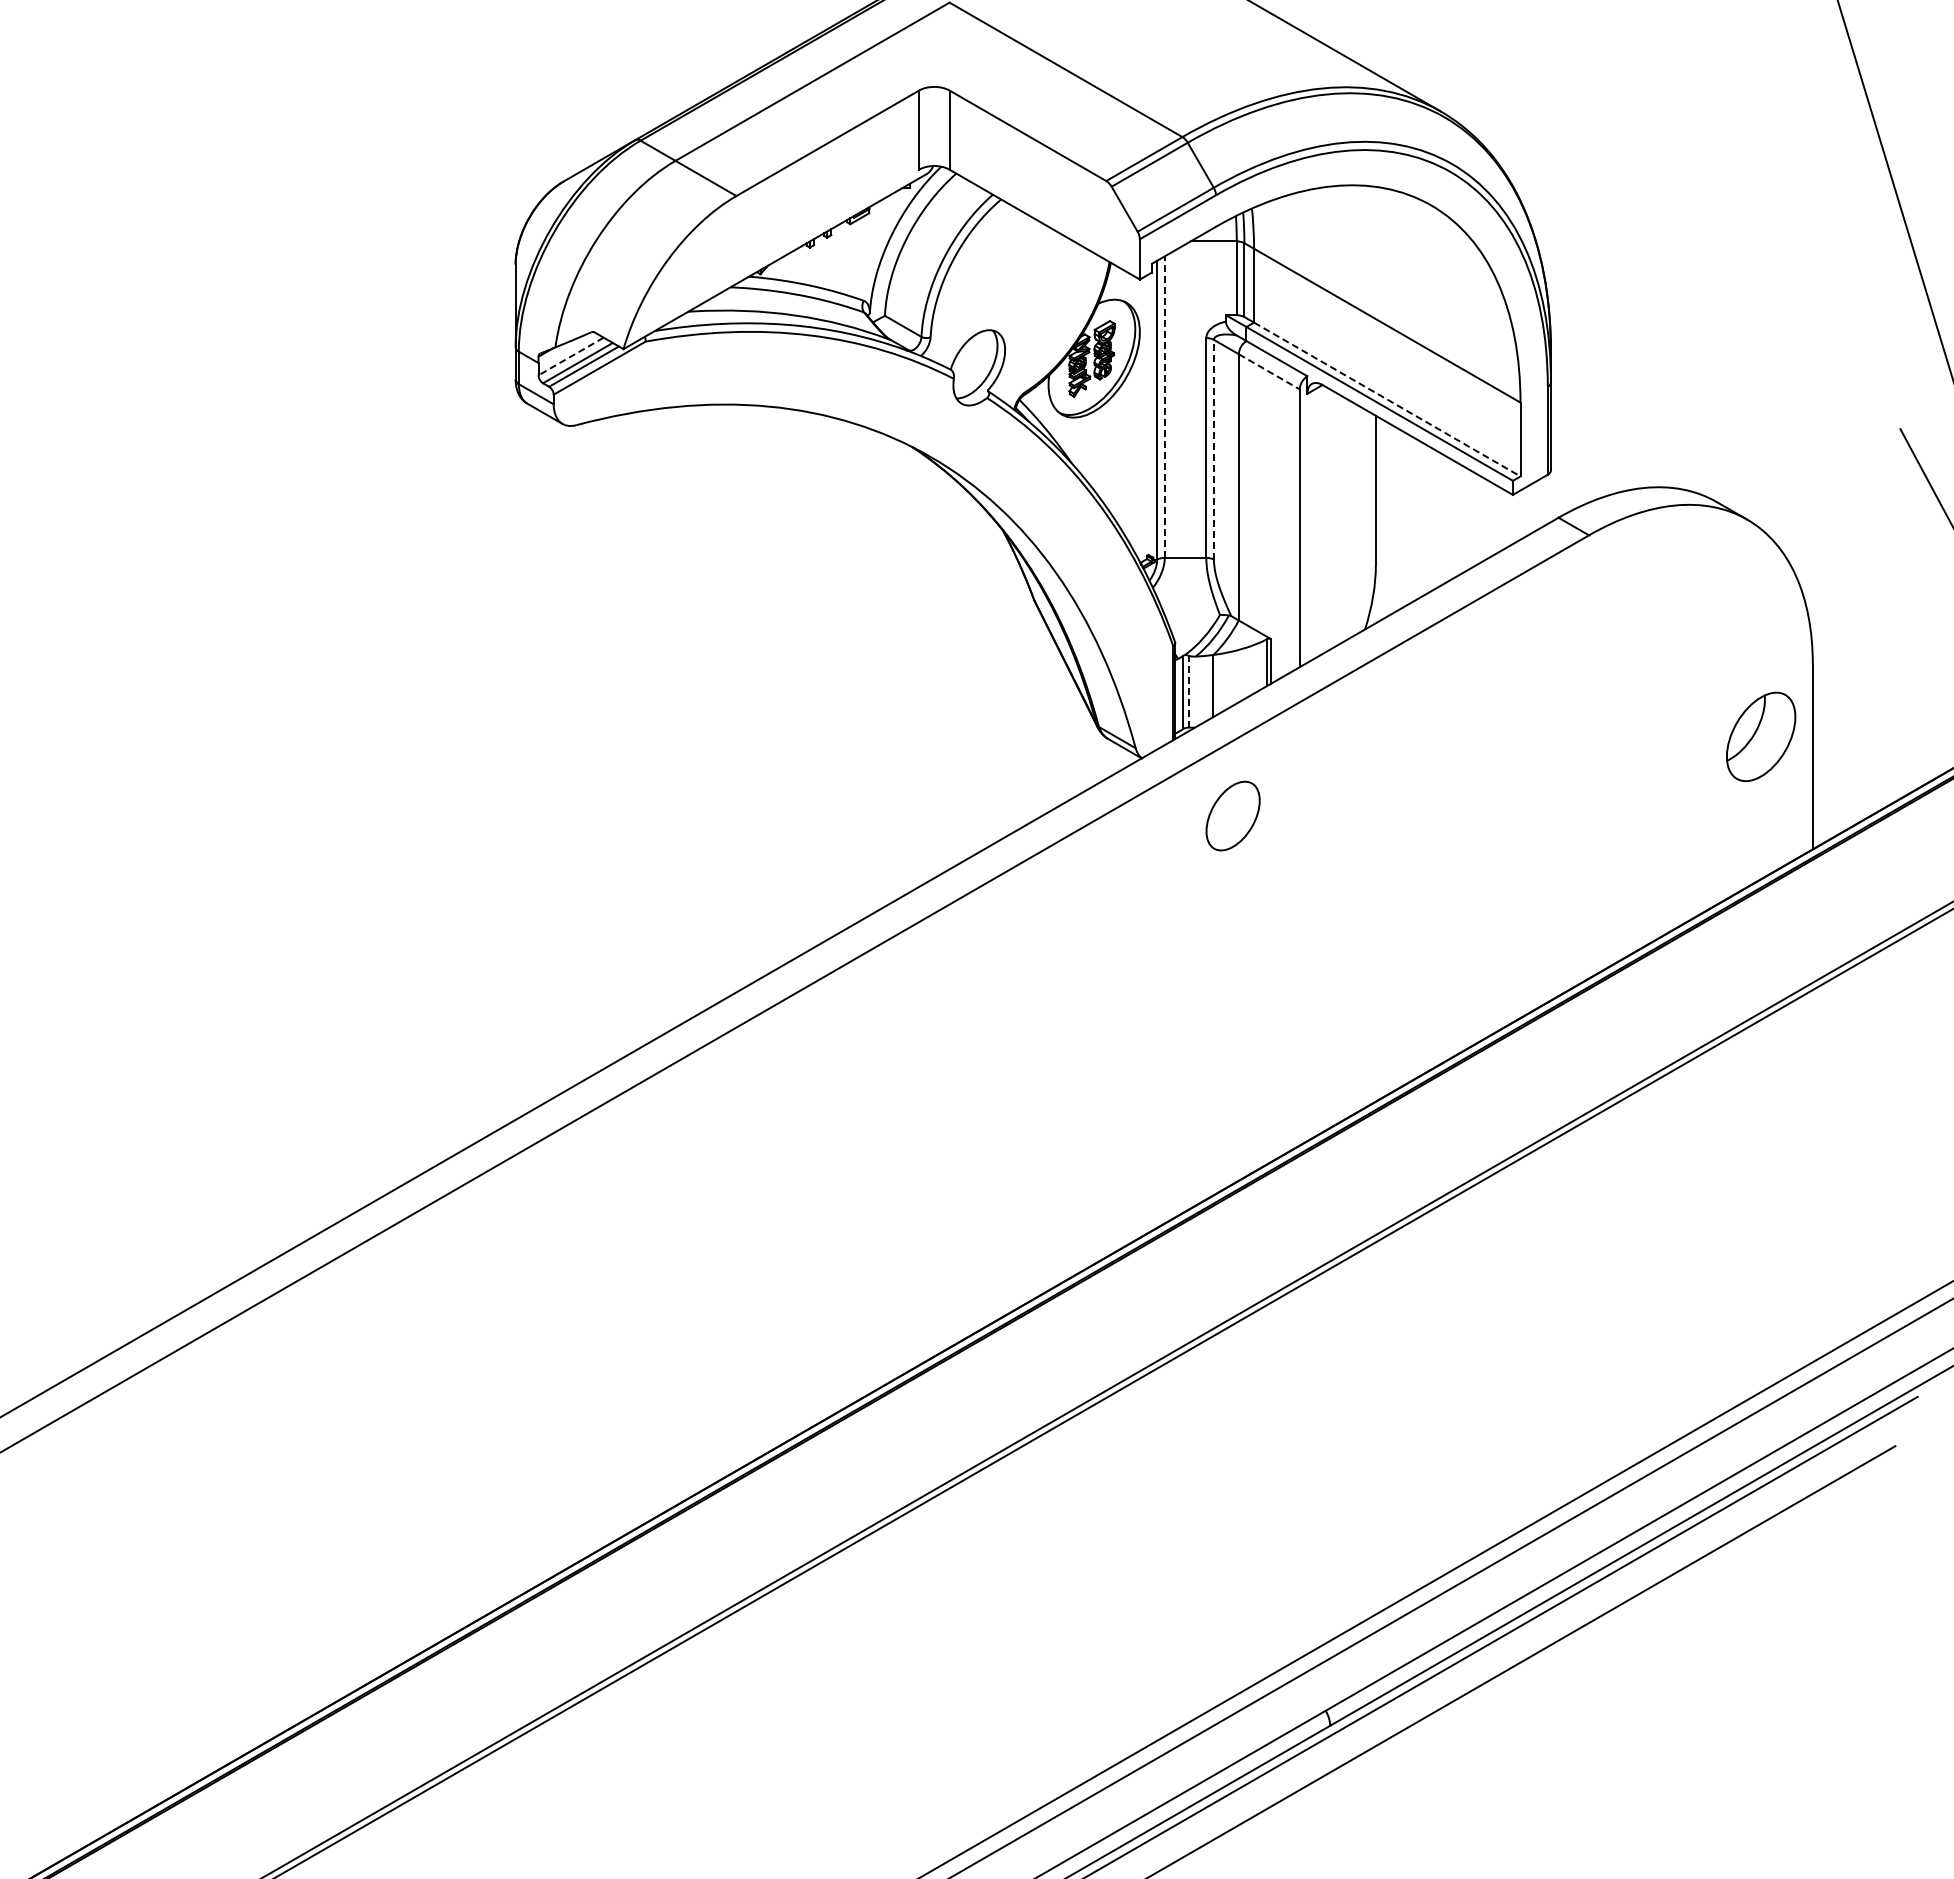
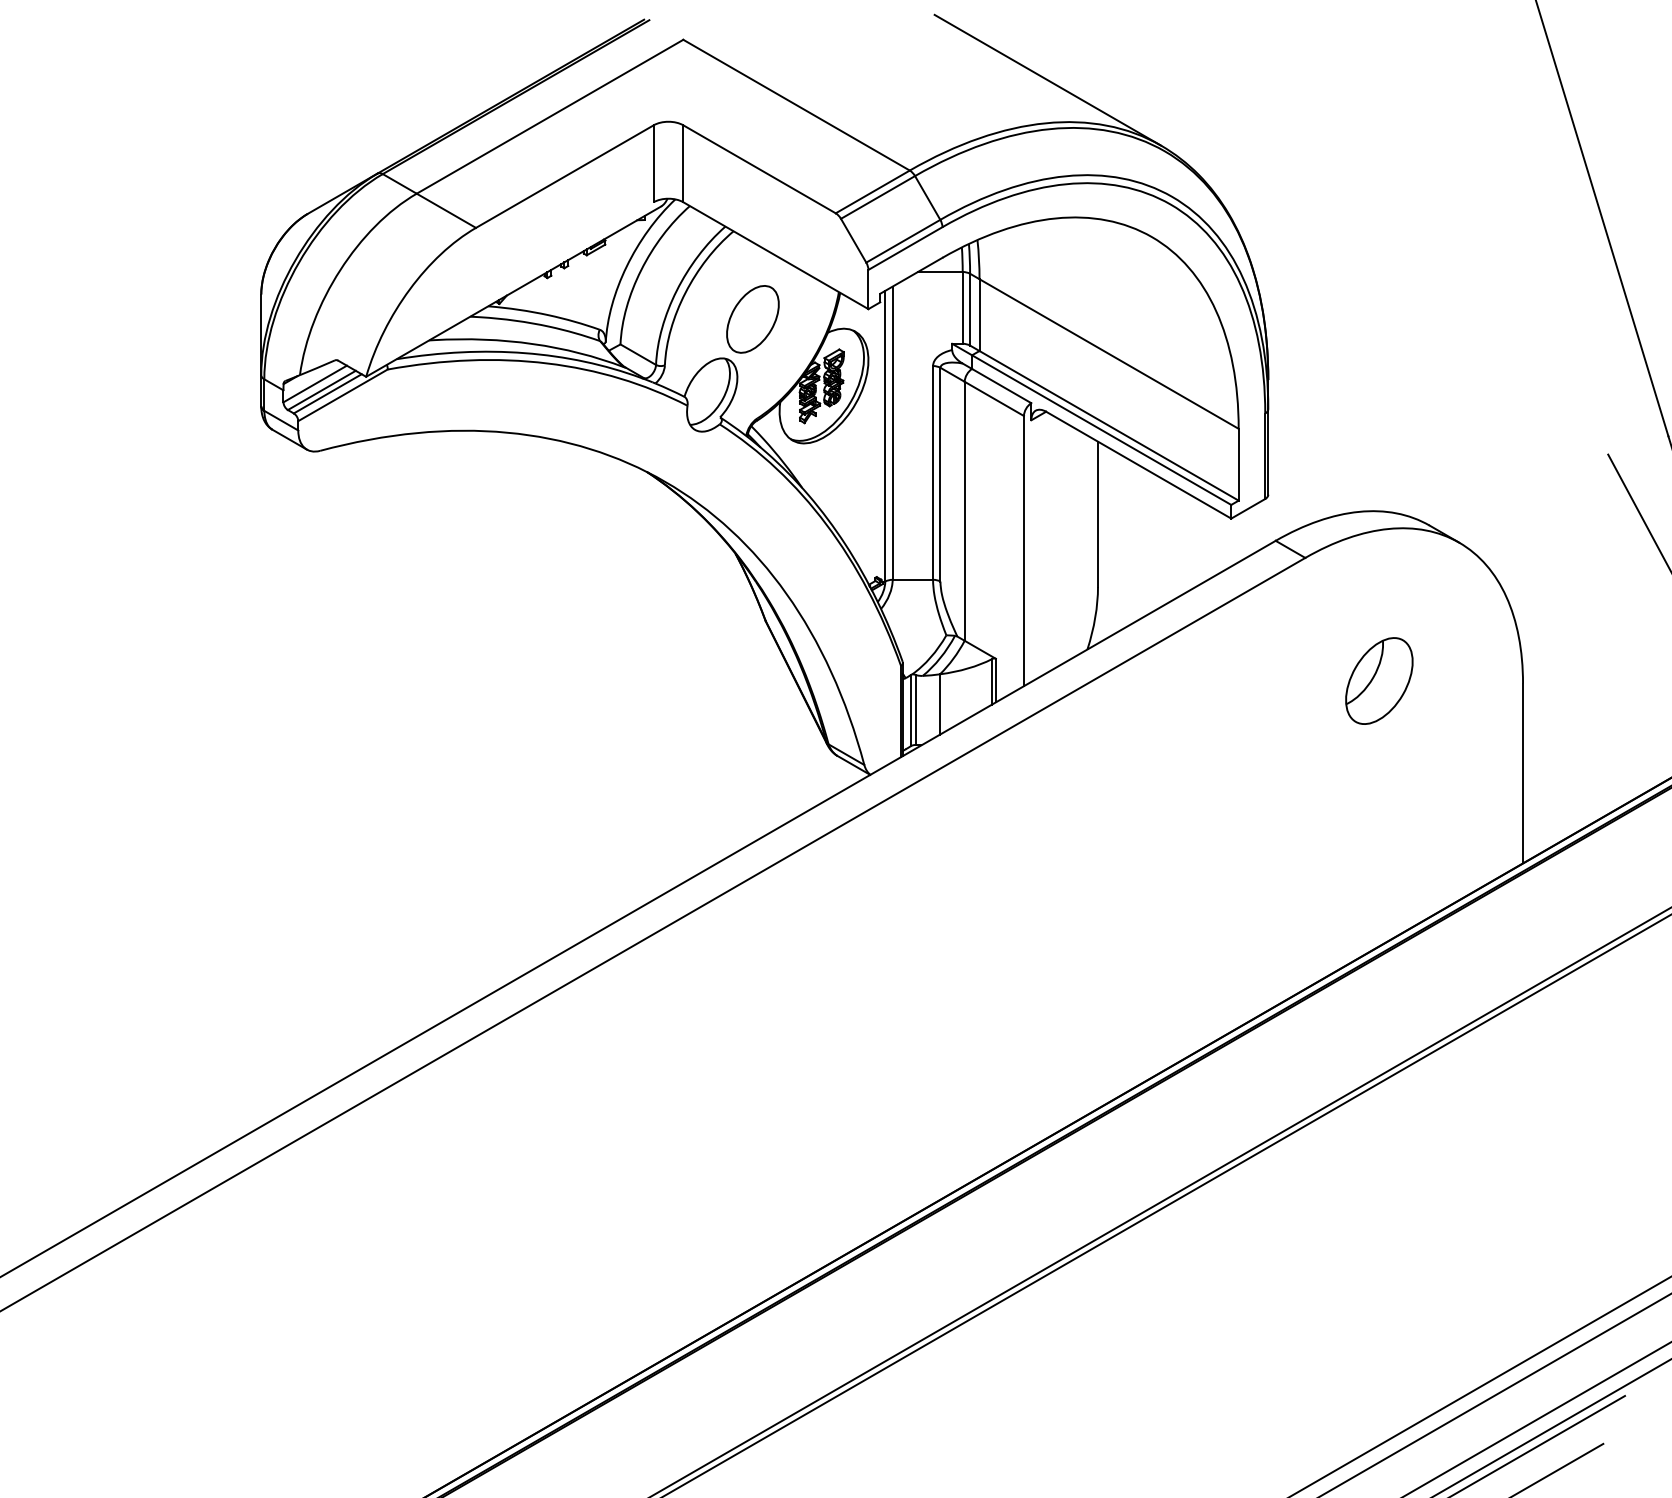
line: (571, 356) -> (315, 383), dashed -> solid
line: (1269, 372) -> (994, 399), dashed -> solid
line: (1387, 399) -> (1109, 425), dashed -> solid
line: (1164, 407) -> (892, 433), dashed -> solid
line: (1213, 449) -> (940, 474), dashed -> solid
line: (1188, 691) -> (915, 709), dashed -> solid
part: (1761, 736) -> (1379, 680), moved
part: (1232, 815) -> (752, 318), moved

